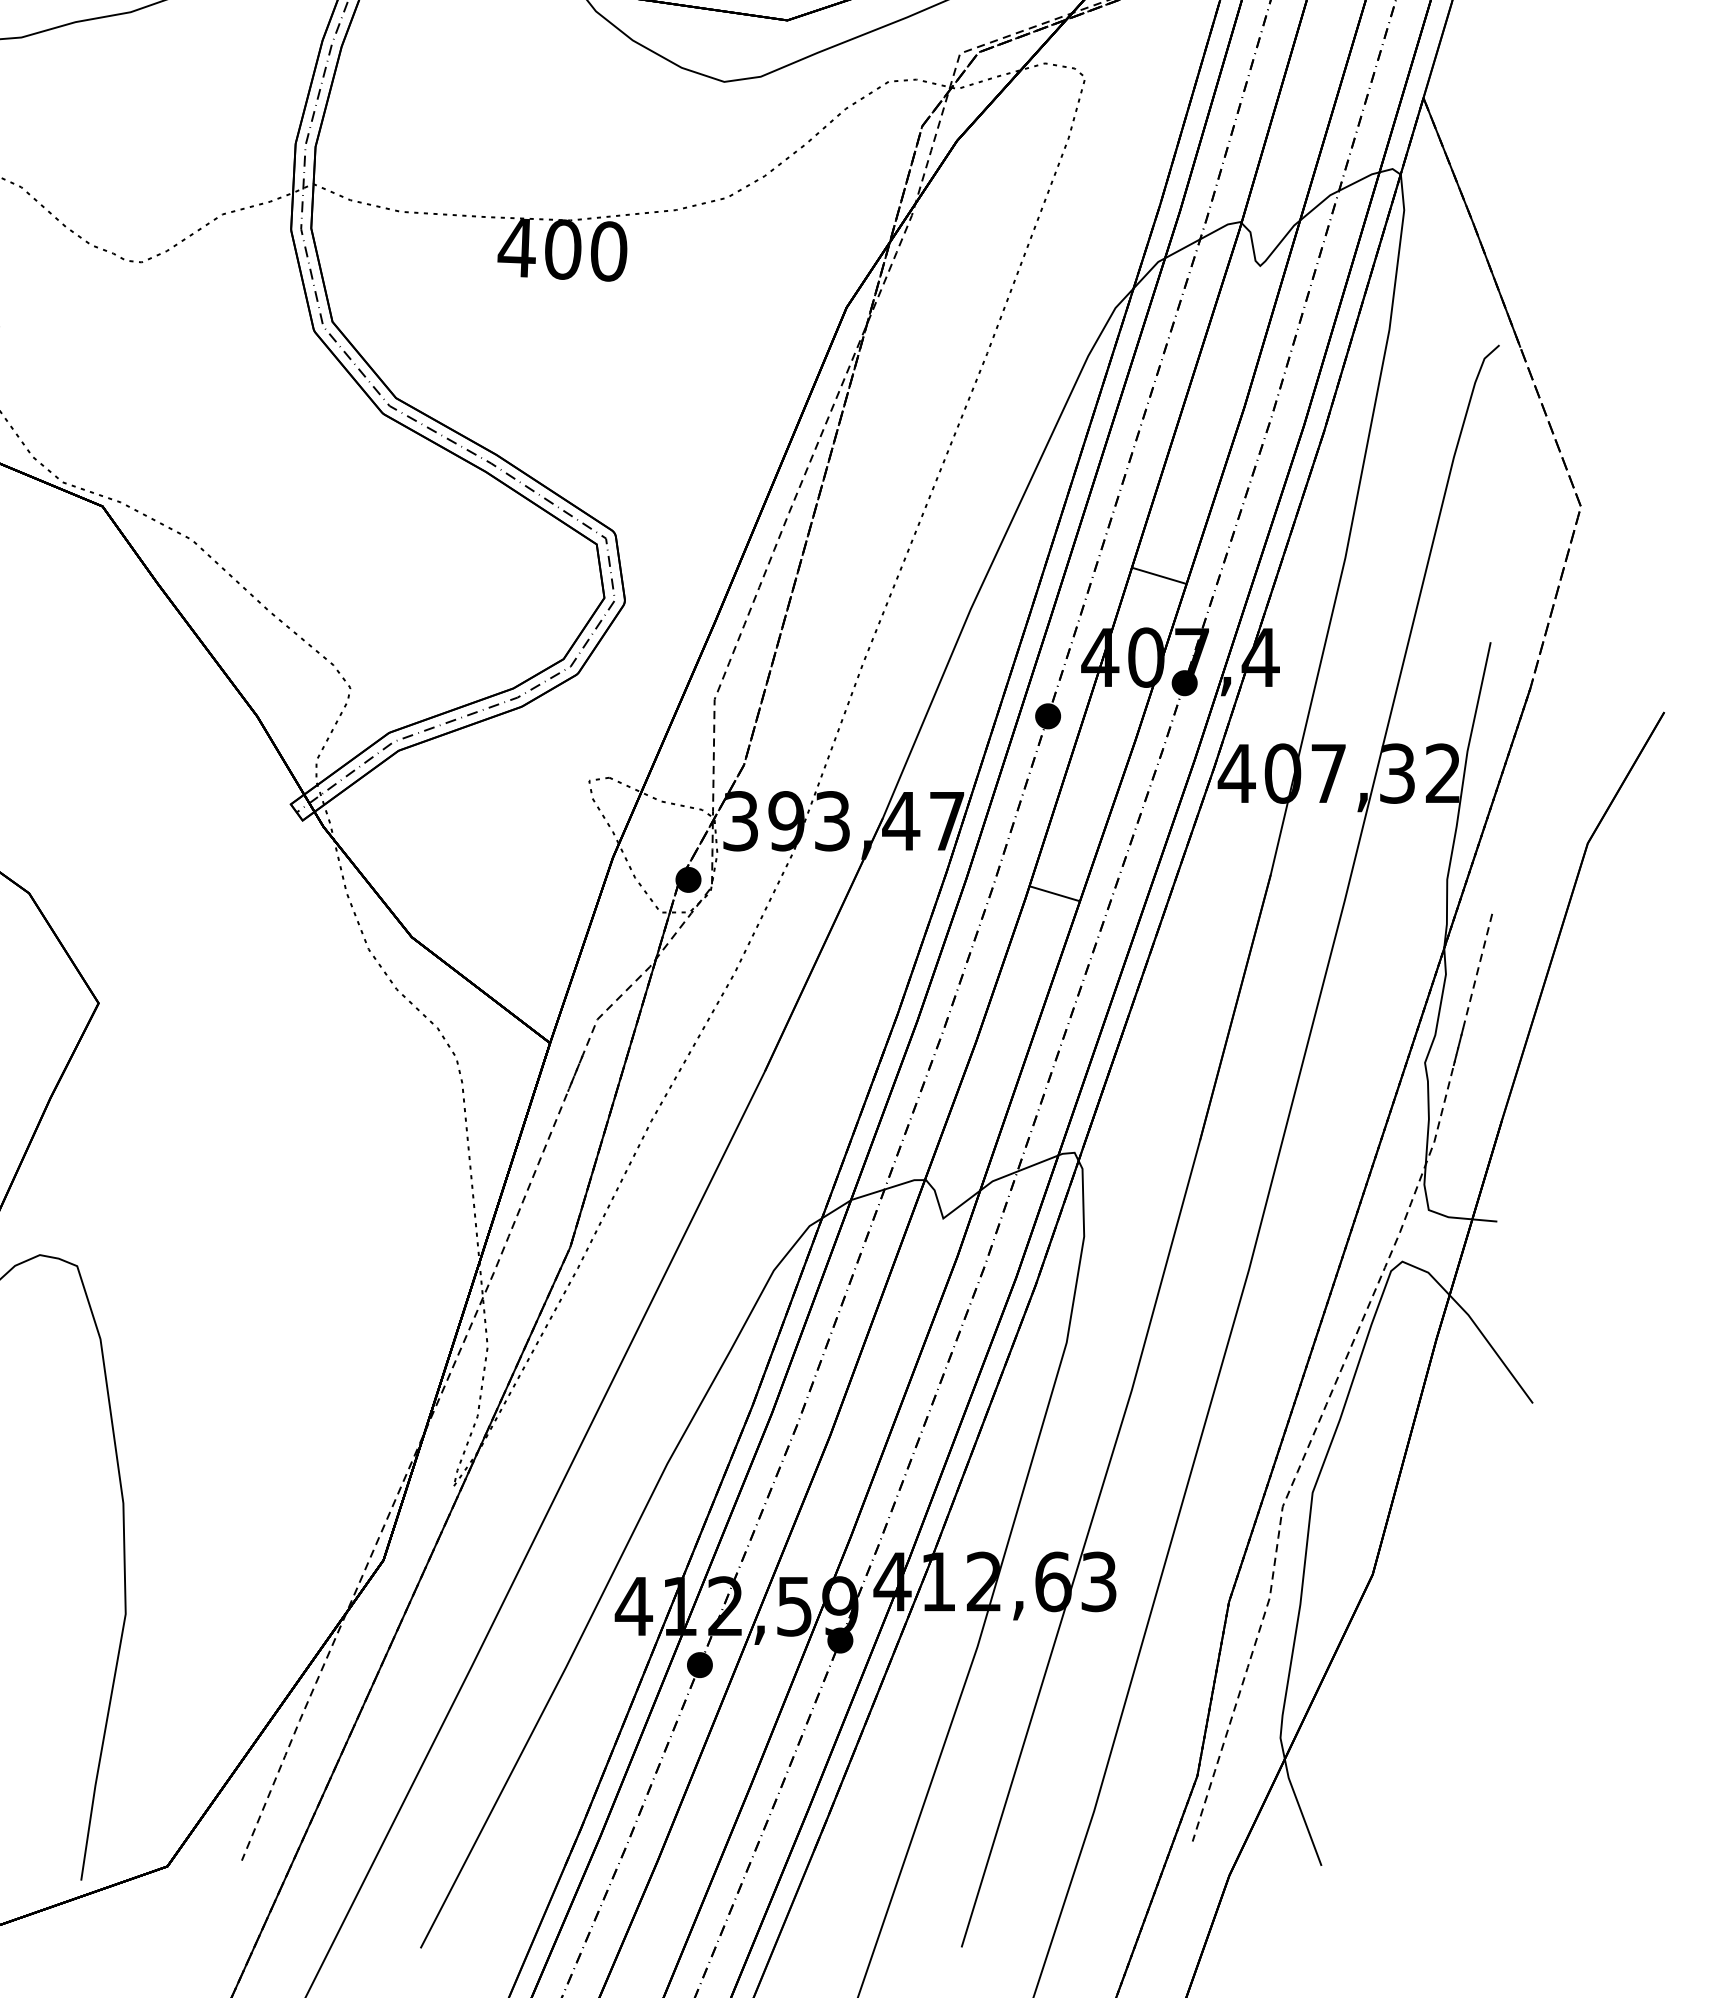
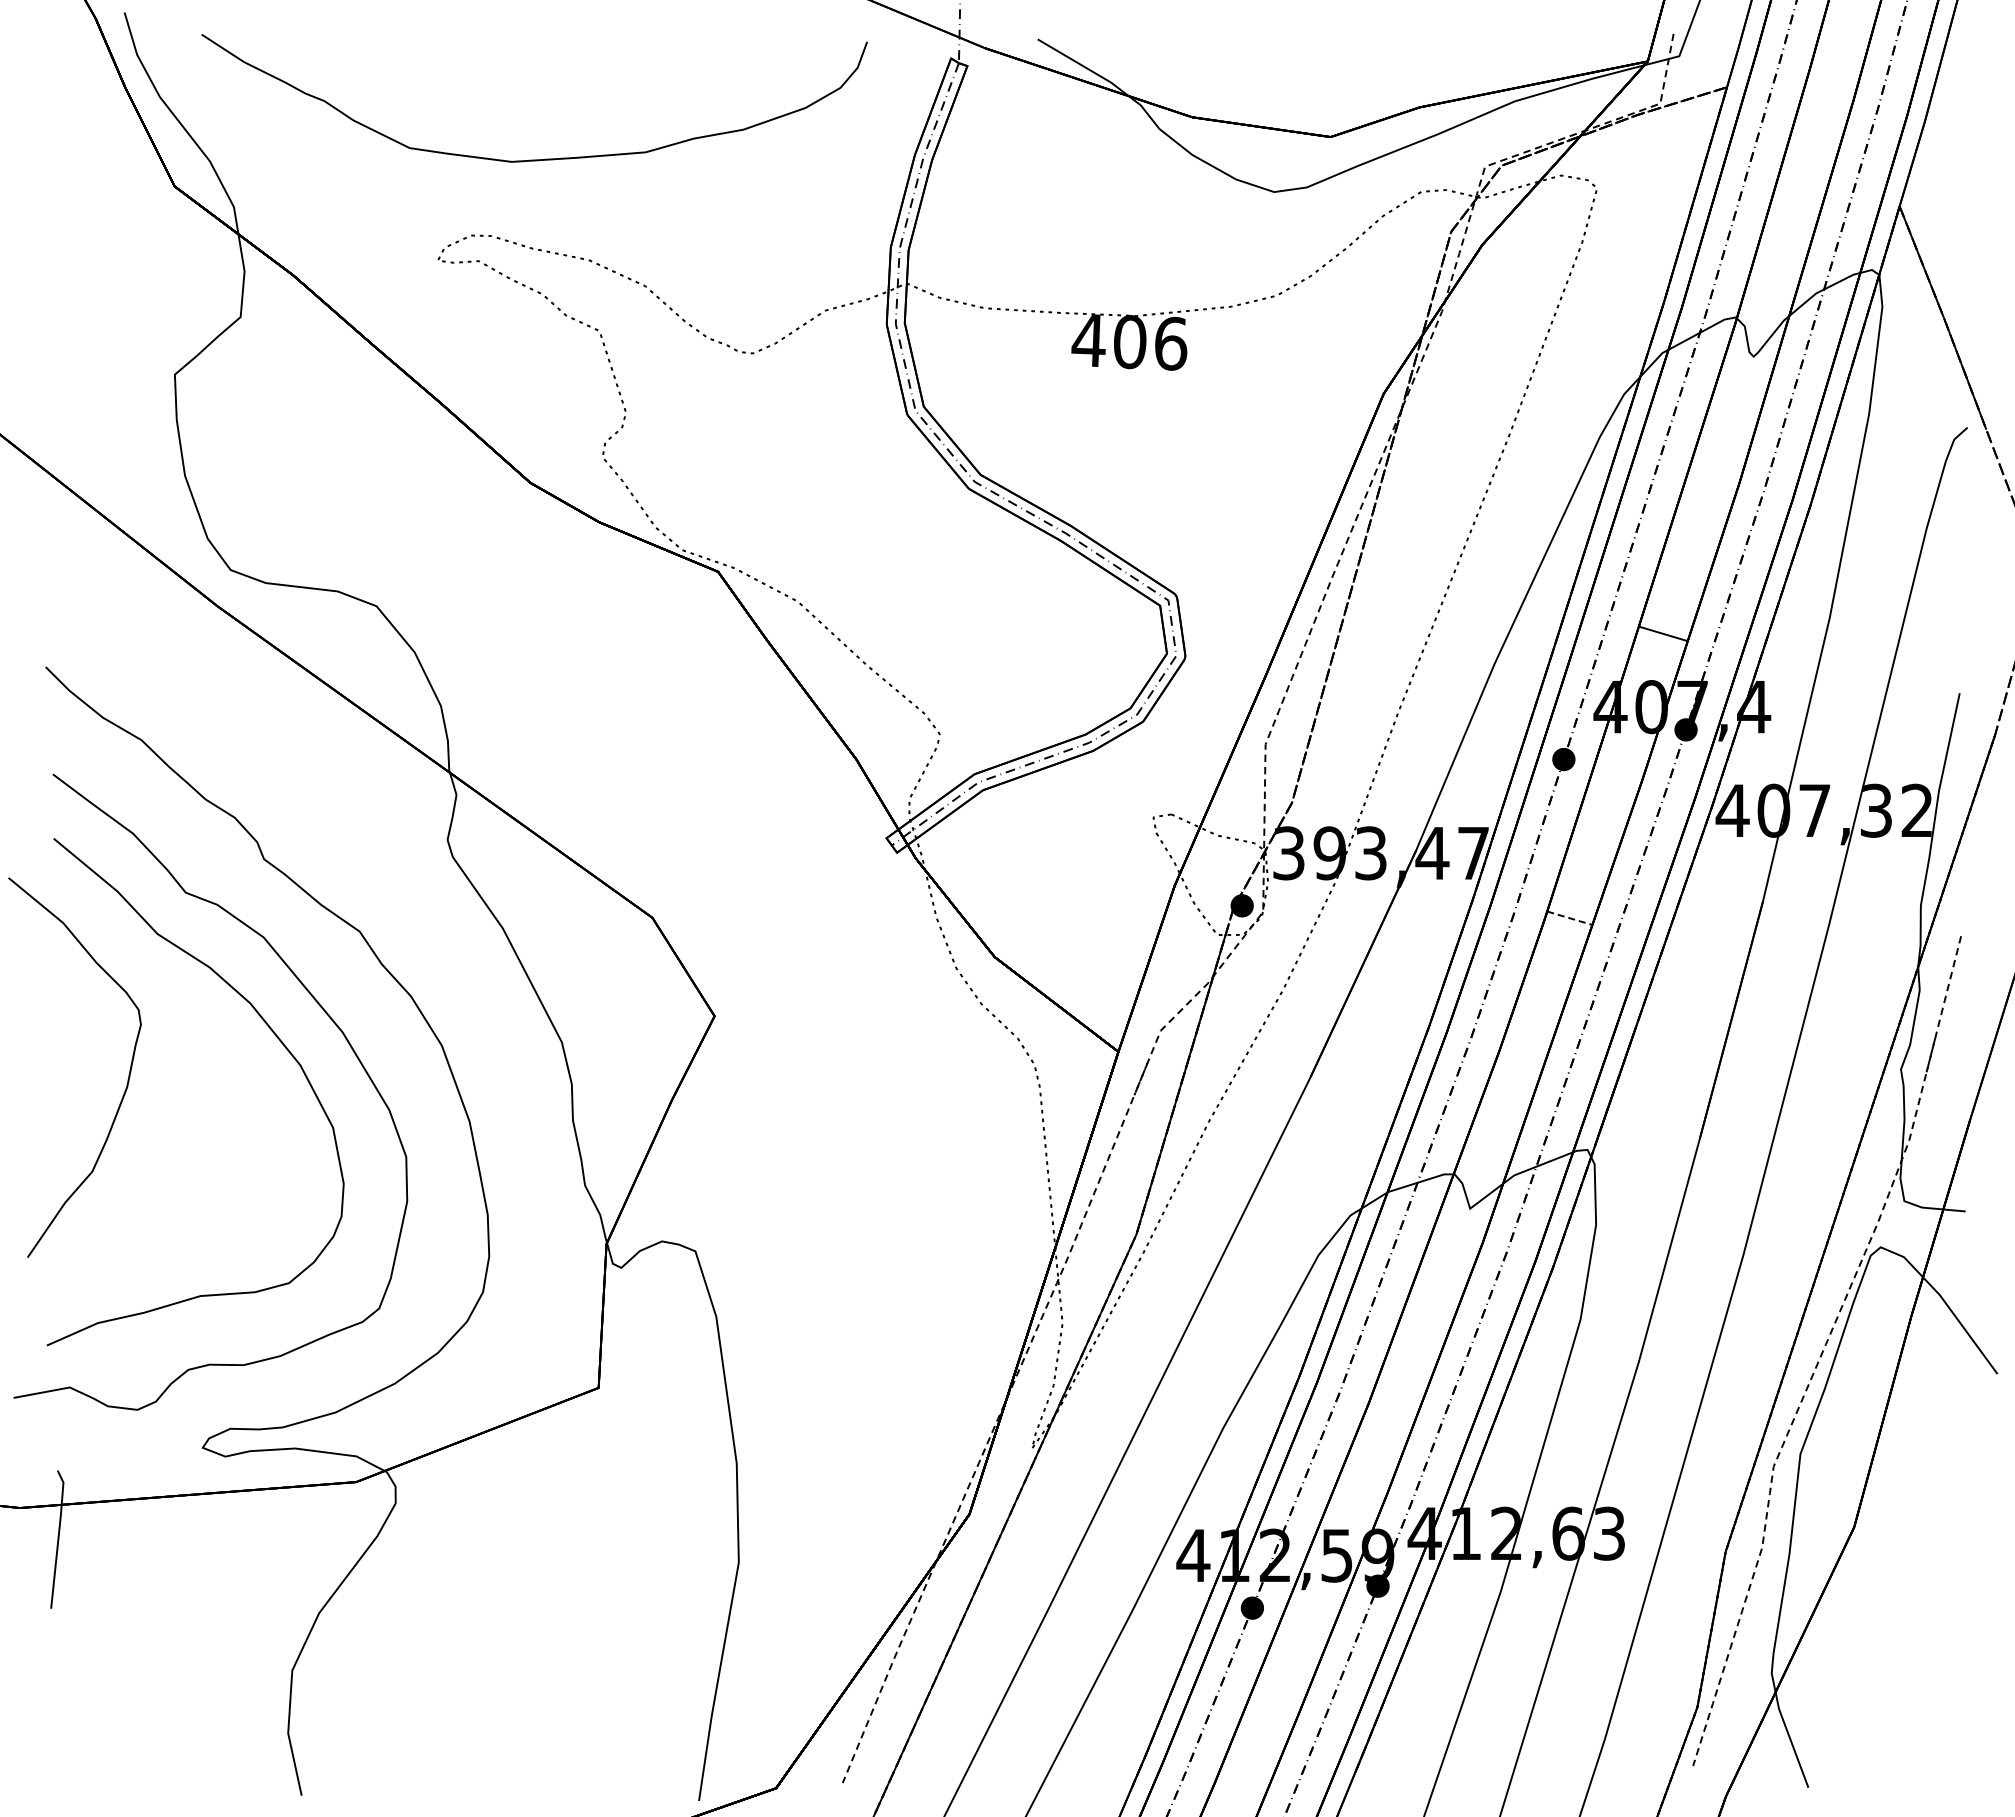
text: (609, 251) -> (1171, 343), 400 -> 406
line: (1054, 894) -> (1569, 918), solid -> dashed

